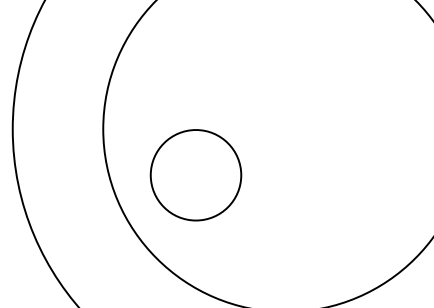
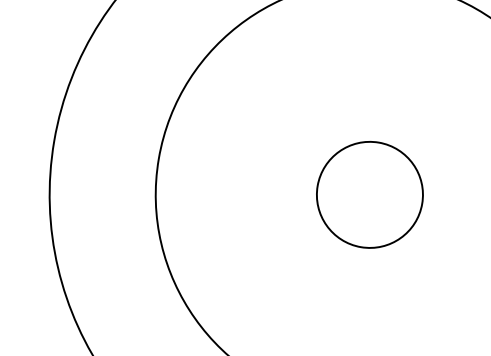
circle: (195, 175) -> (369, 195), moved

